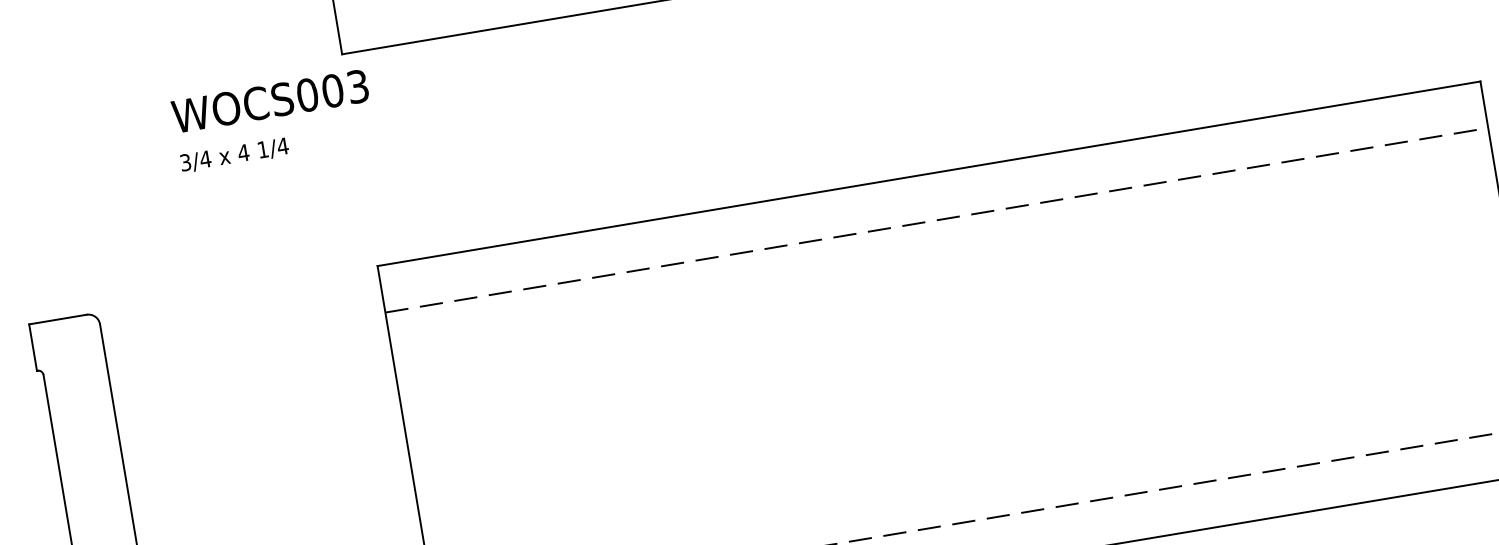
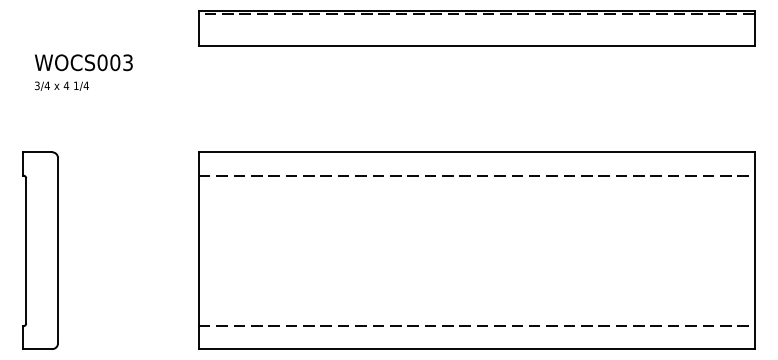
text: (272, 120) -> (83, 72), moved

